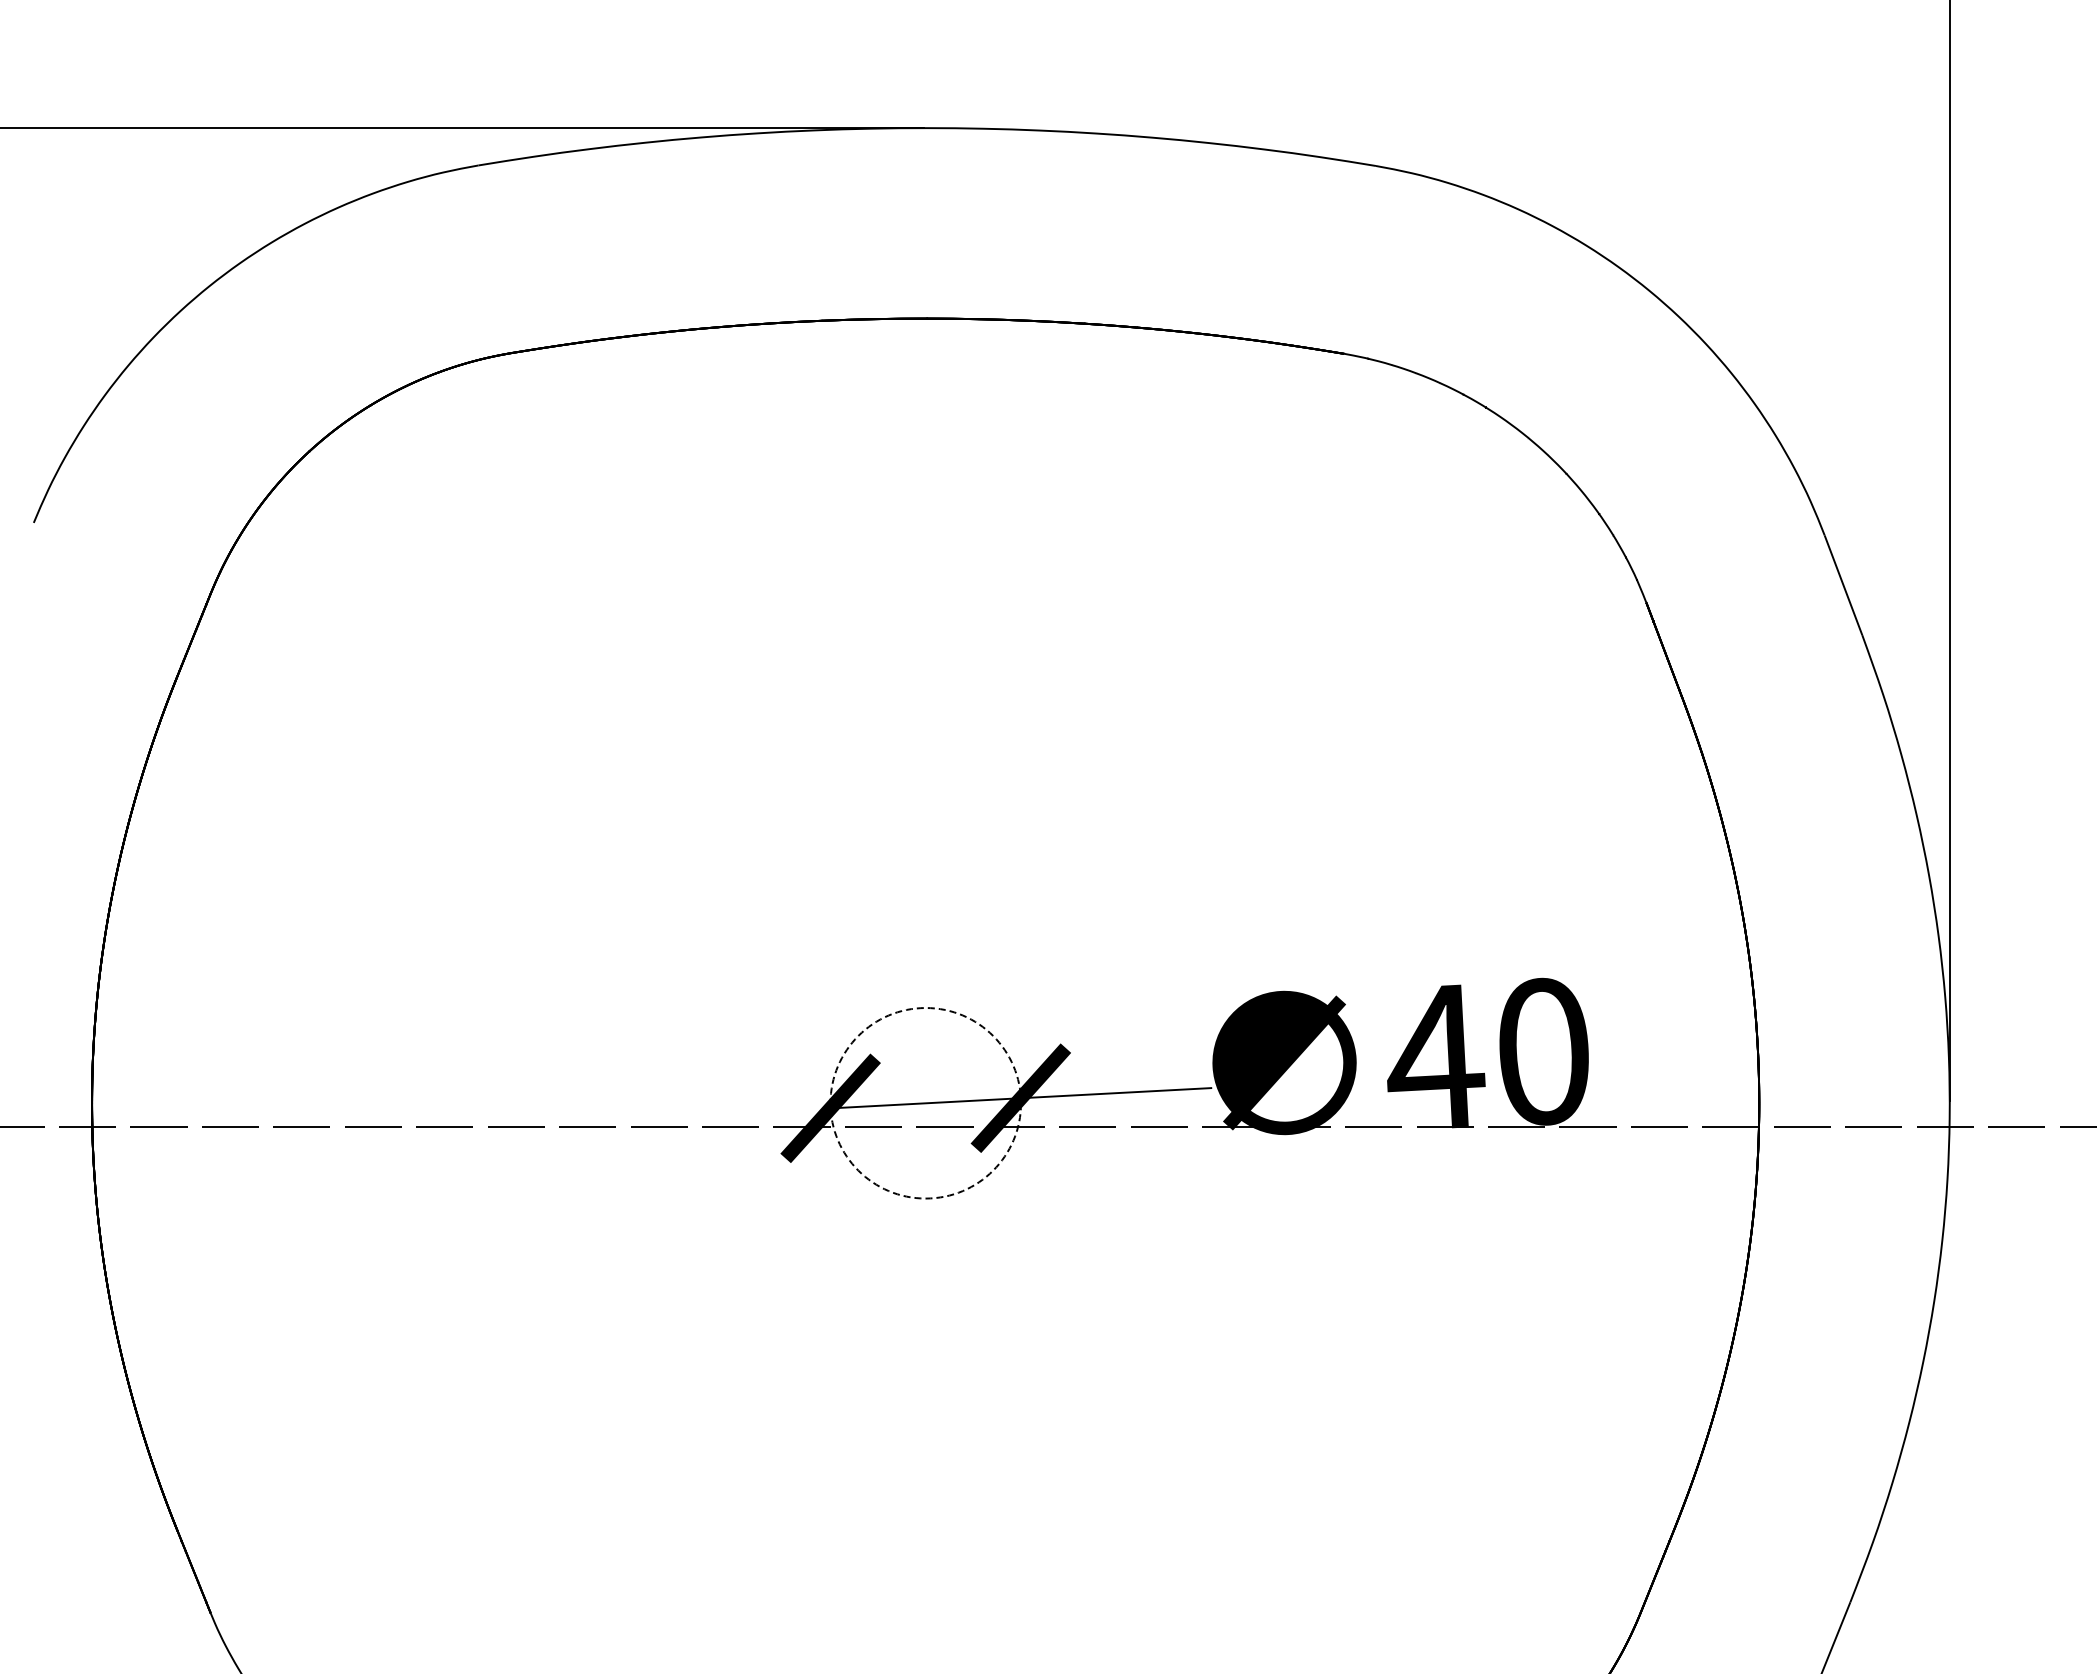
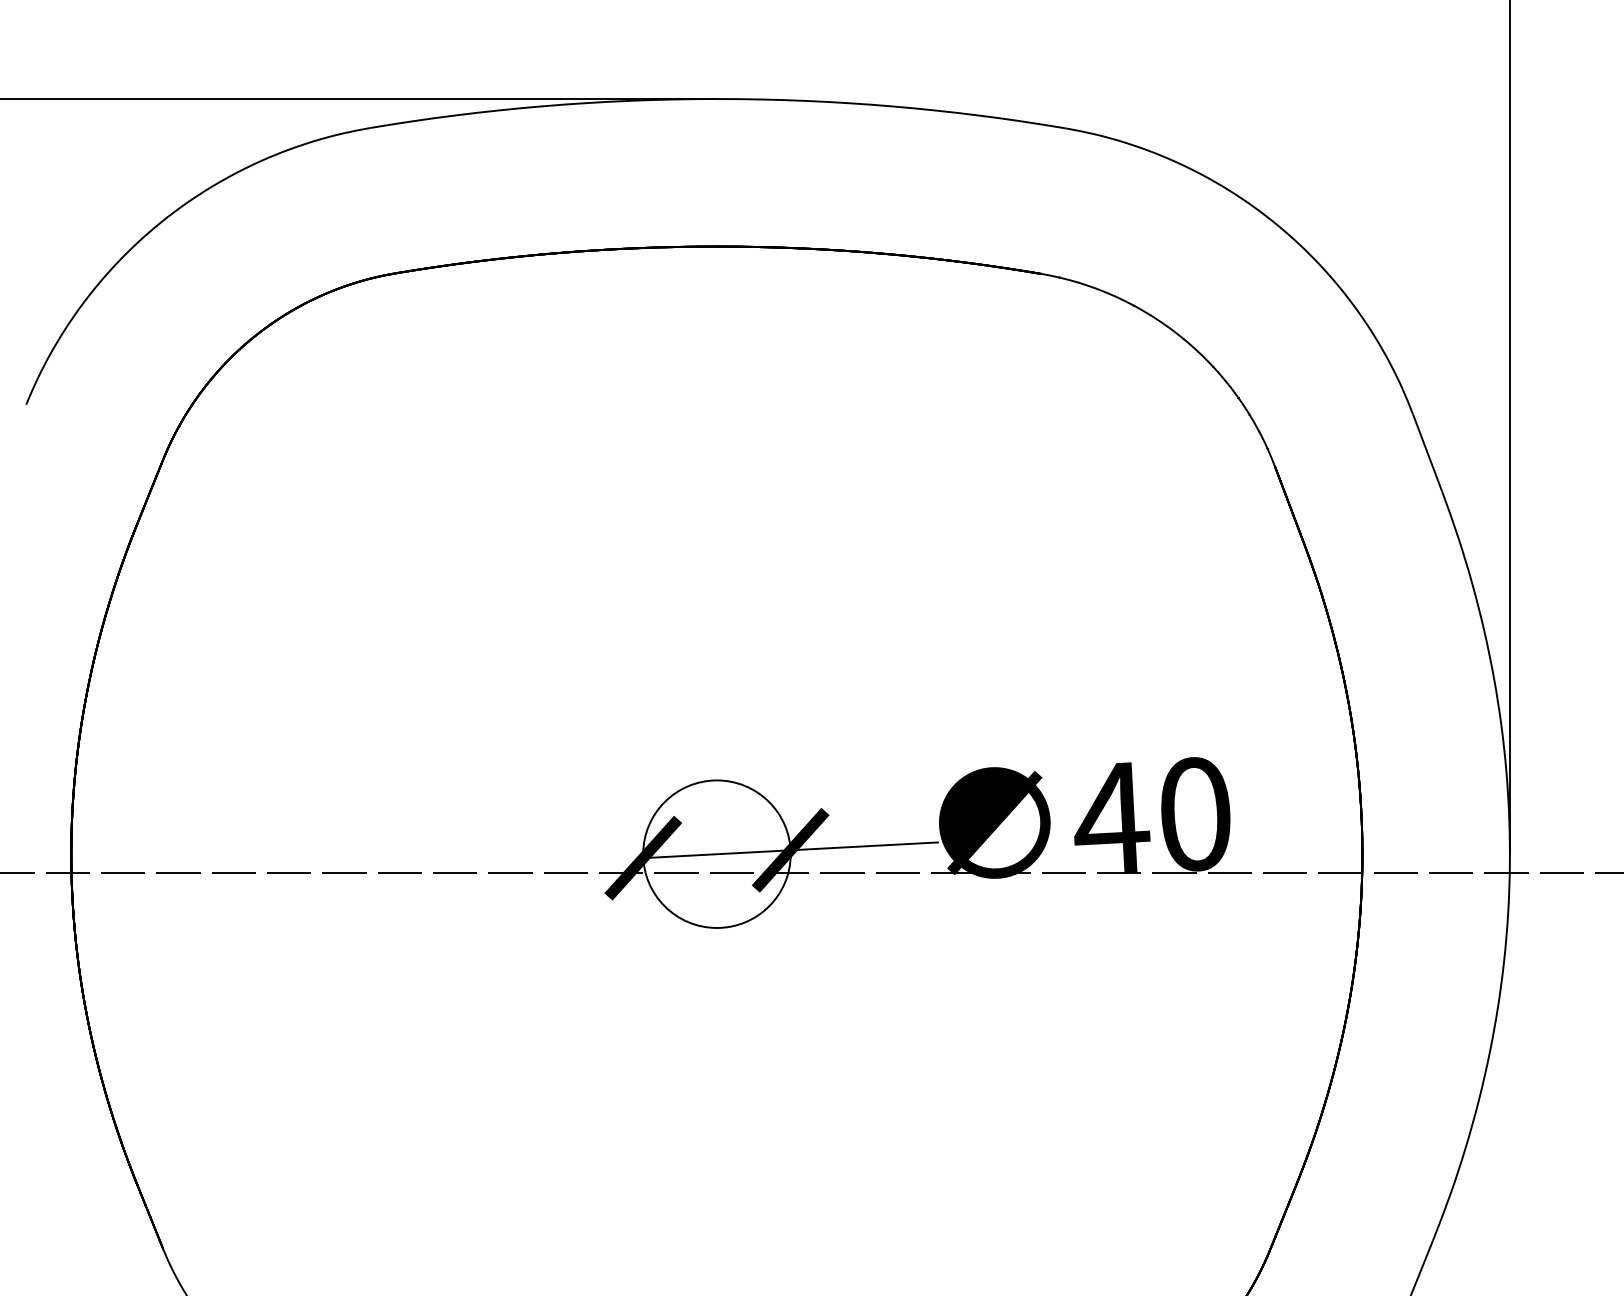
circle: (925, 1103) -> (716, 854), dashed -> solid

